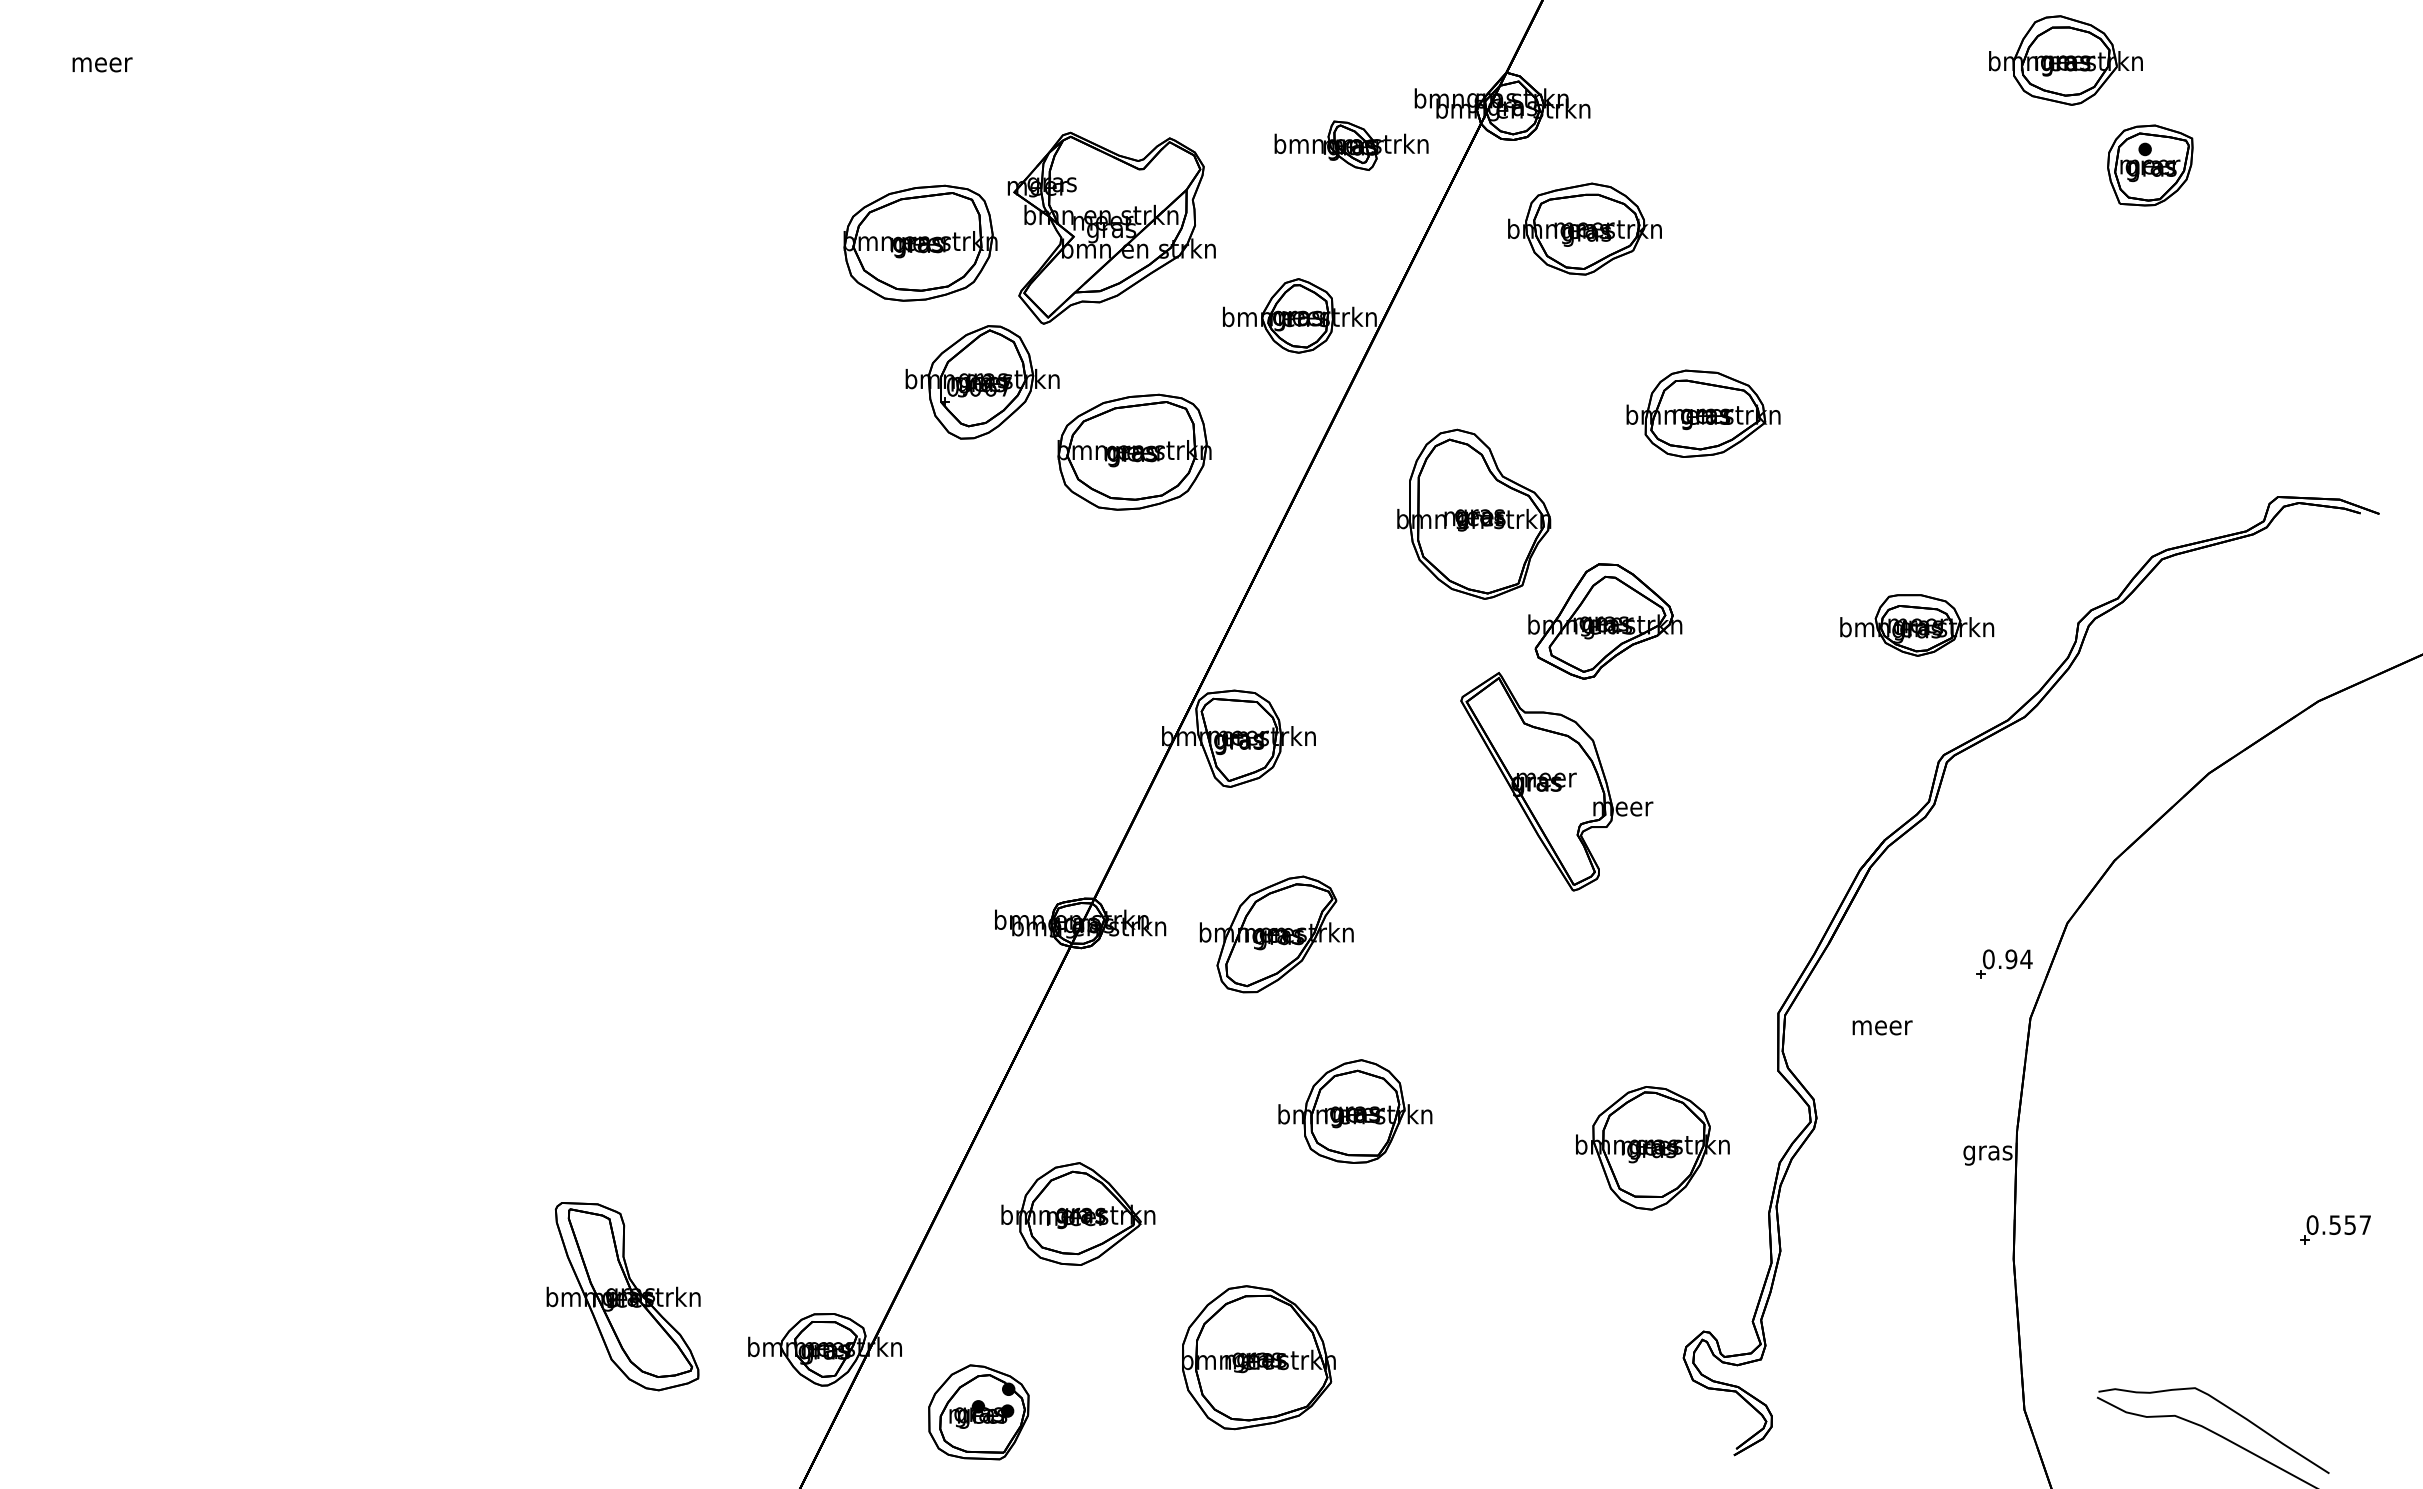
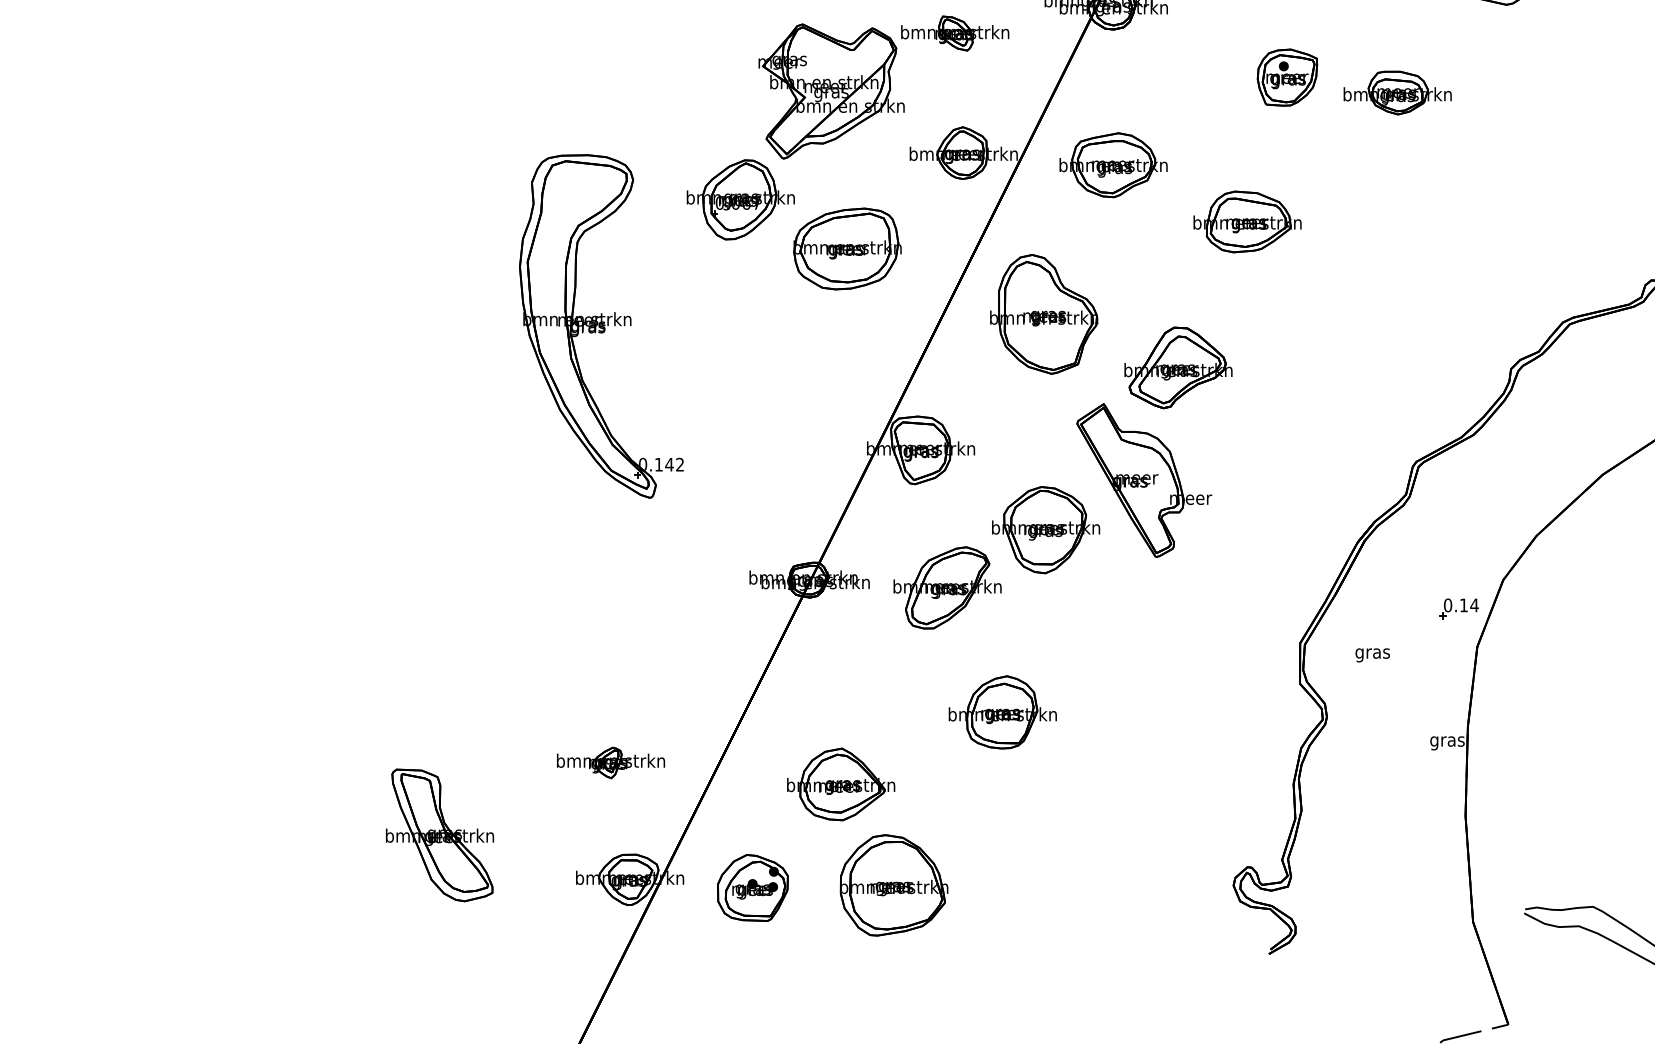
part: (1351, 145) -> (955, 33), moved
part: (2150, 165) -> (1287, 77), moved
part: (1584, 228) -> (1113, 164), moved
part: (920, 242) -> (697, 101), removed
part: (1474, 513) -> (1044, 313), moved
part: (784, 562) -> (601, 326), added
part: (1917, 625) -> (1397, 93), moved
text: (2011, 959) -> (1464, 605), 0.94 -> 0.14
text: (1882, 1030) -> (1373, 655), meer -> gras
part: (1652, 1148) -> (1045, 530), moved
part: (797, 1183) -> (610, 762), added
part: (1078, 1213) -> (841, 784), moved
part: (623, 1296) -> (439, 835), moved
part: (1258, 1357) -> (893, 885), moved
part: (978, 1412) -> (752, 888), moved

